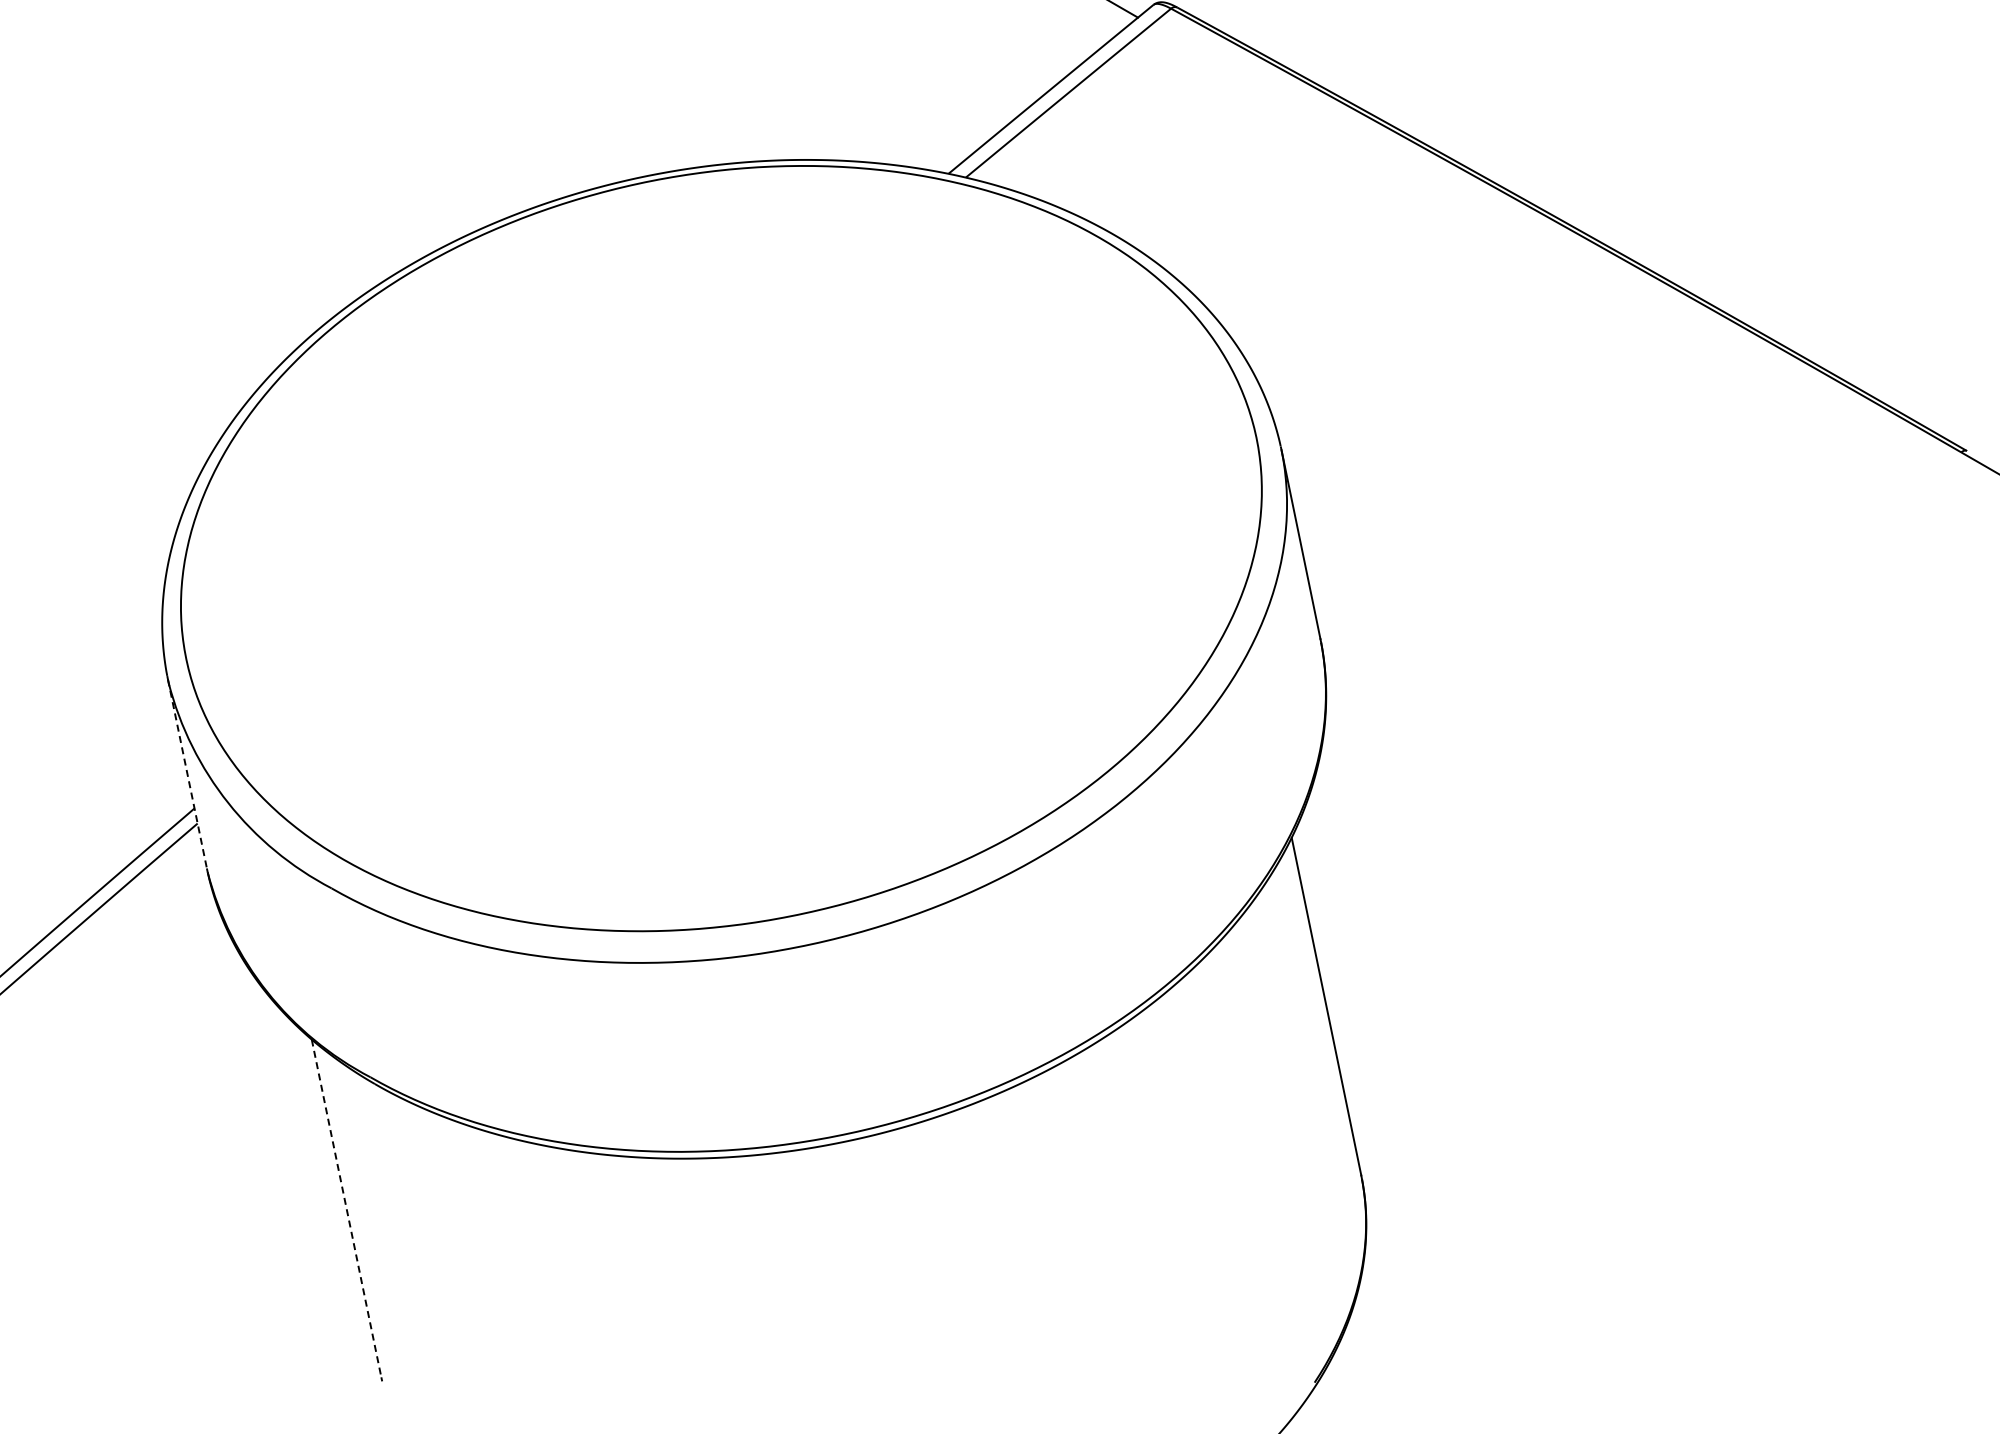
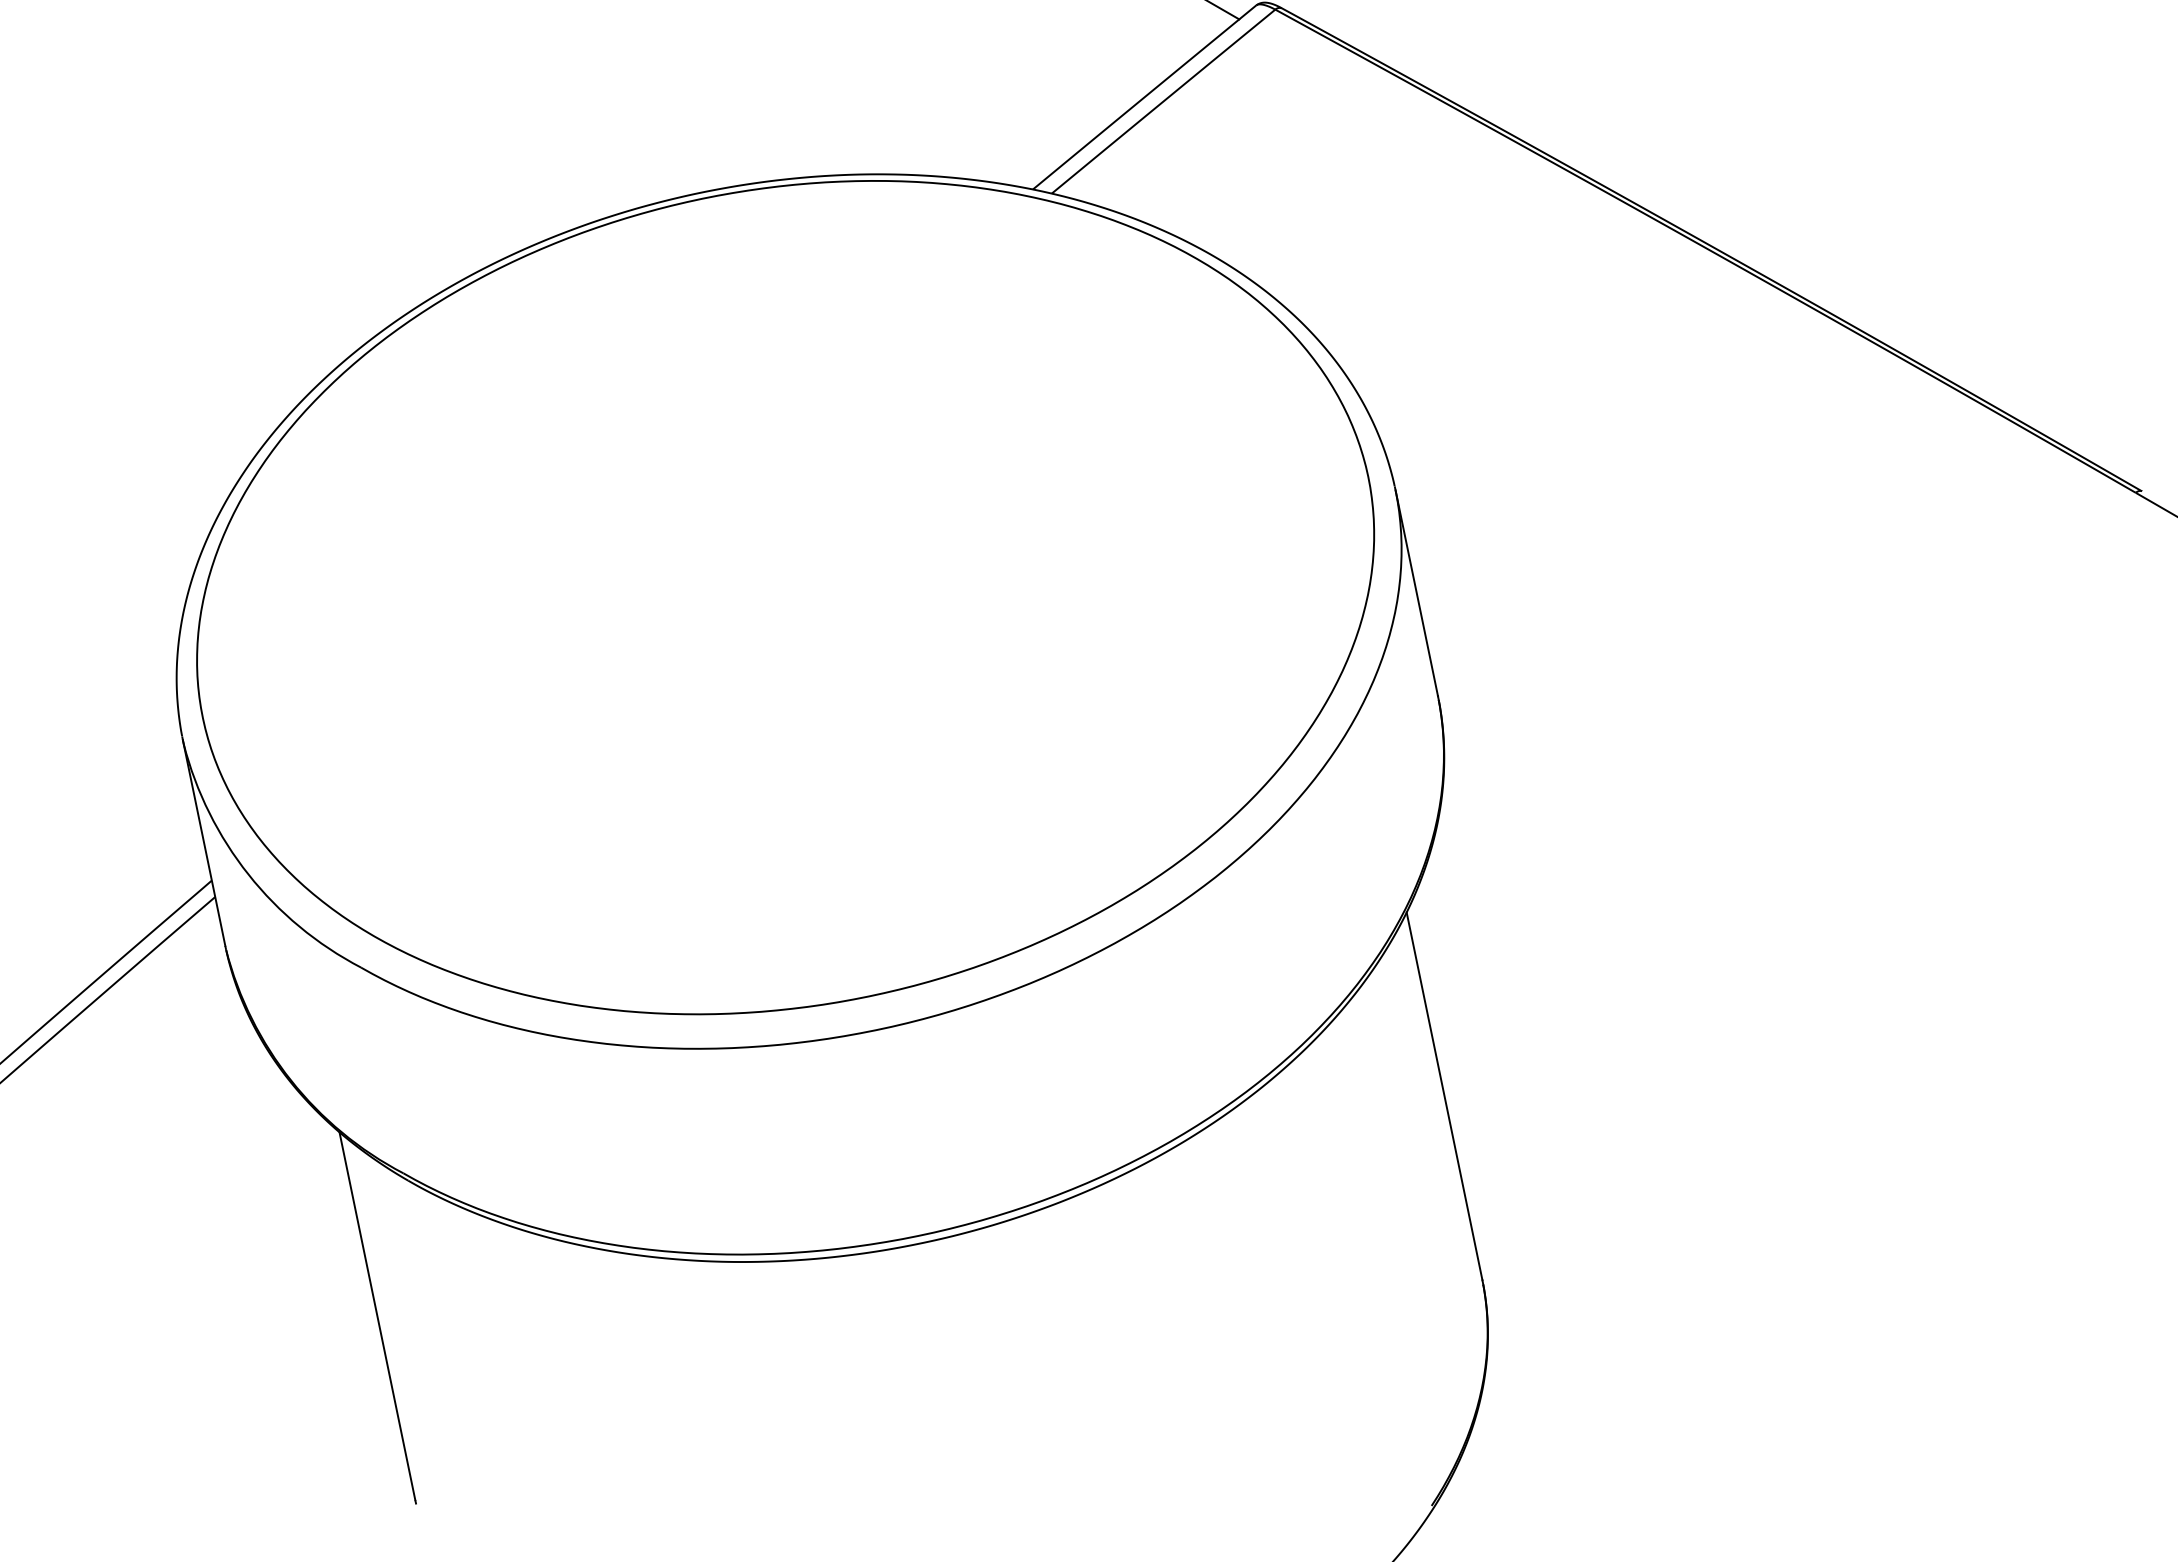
line: (187, 774) -> (204, 843), dashed -> solid
line: (346, 1208) -> (377, 1316), dashed -> solid

